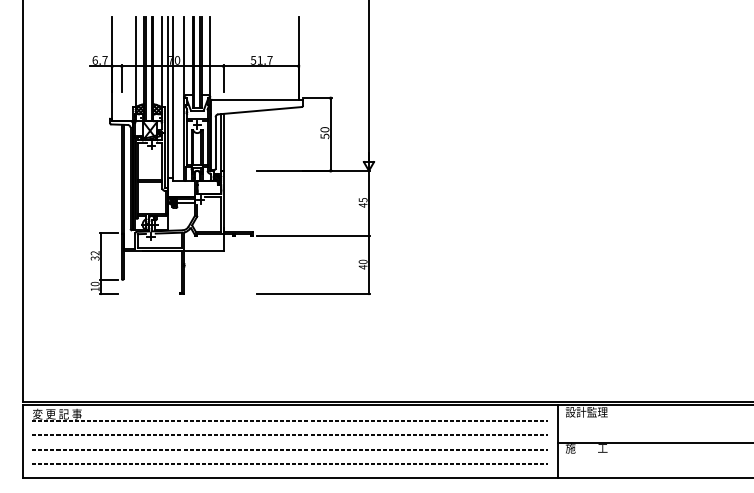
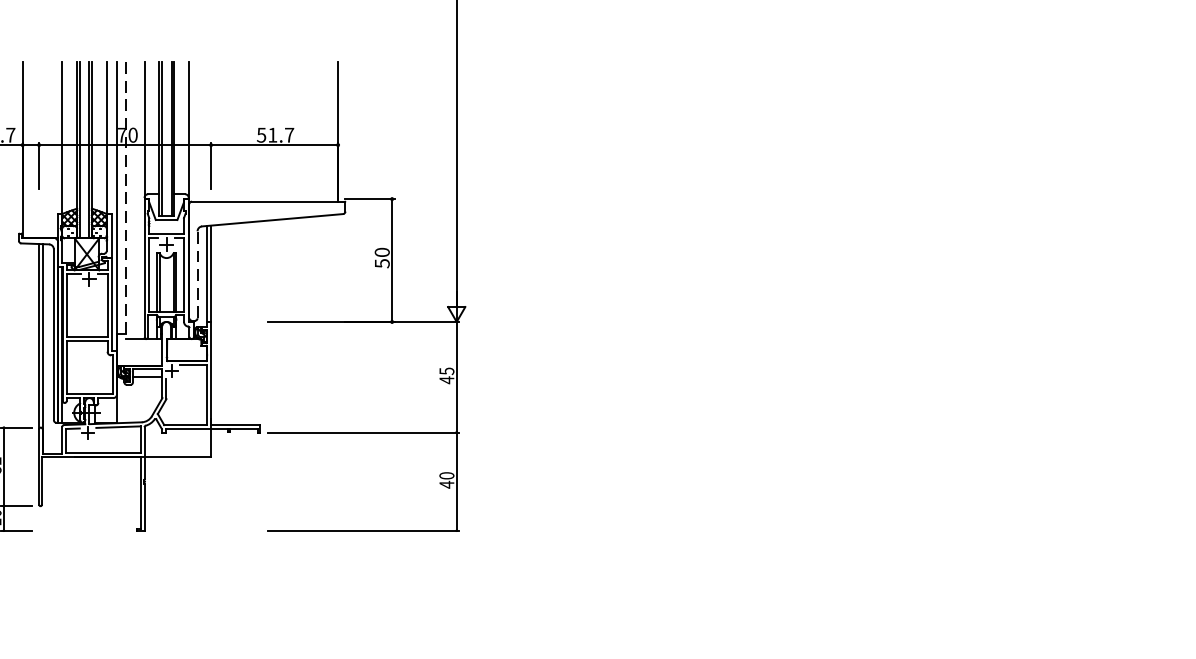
line: (173, 99) -> (126, 201), solid -> dashed
line: (215, 142) -> (197, 273), solid -> dashed

